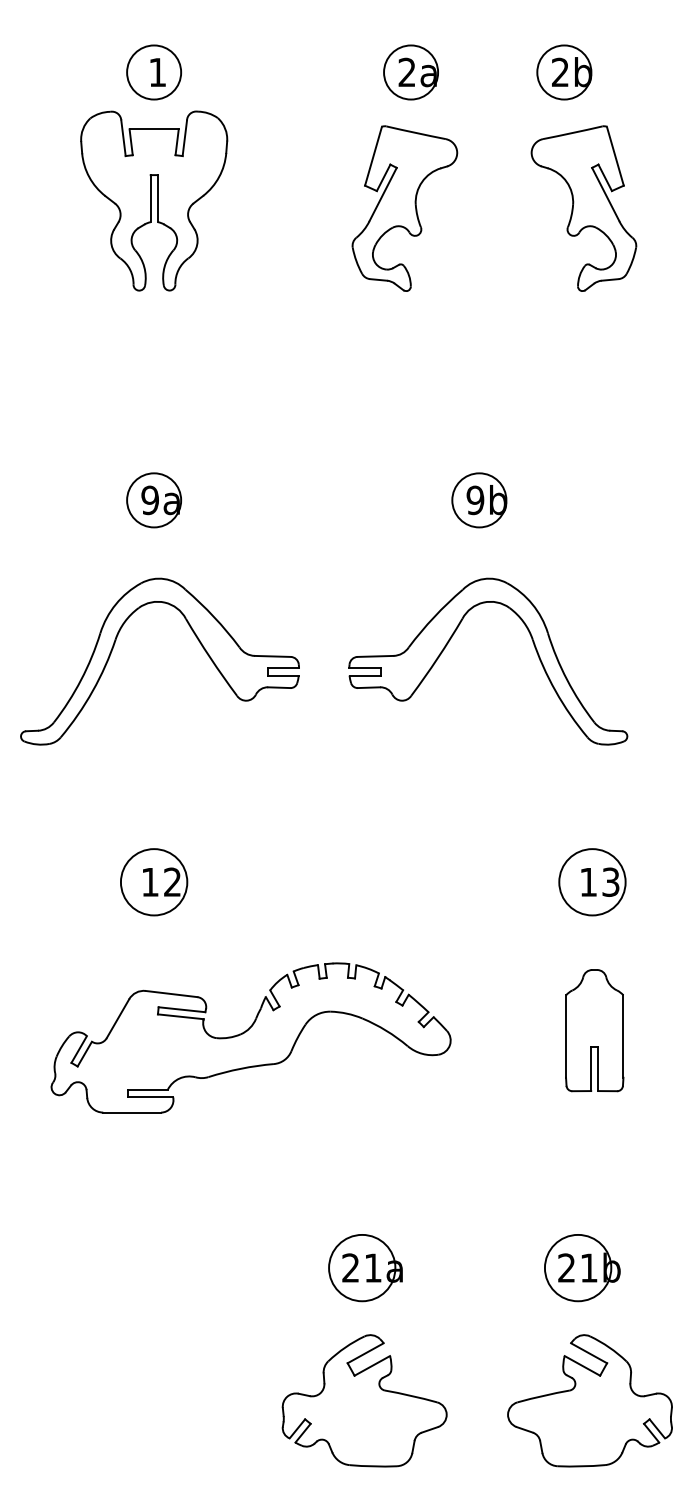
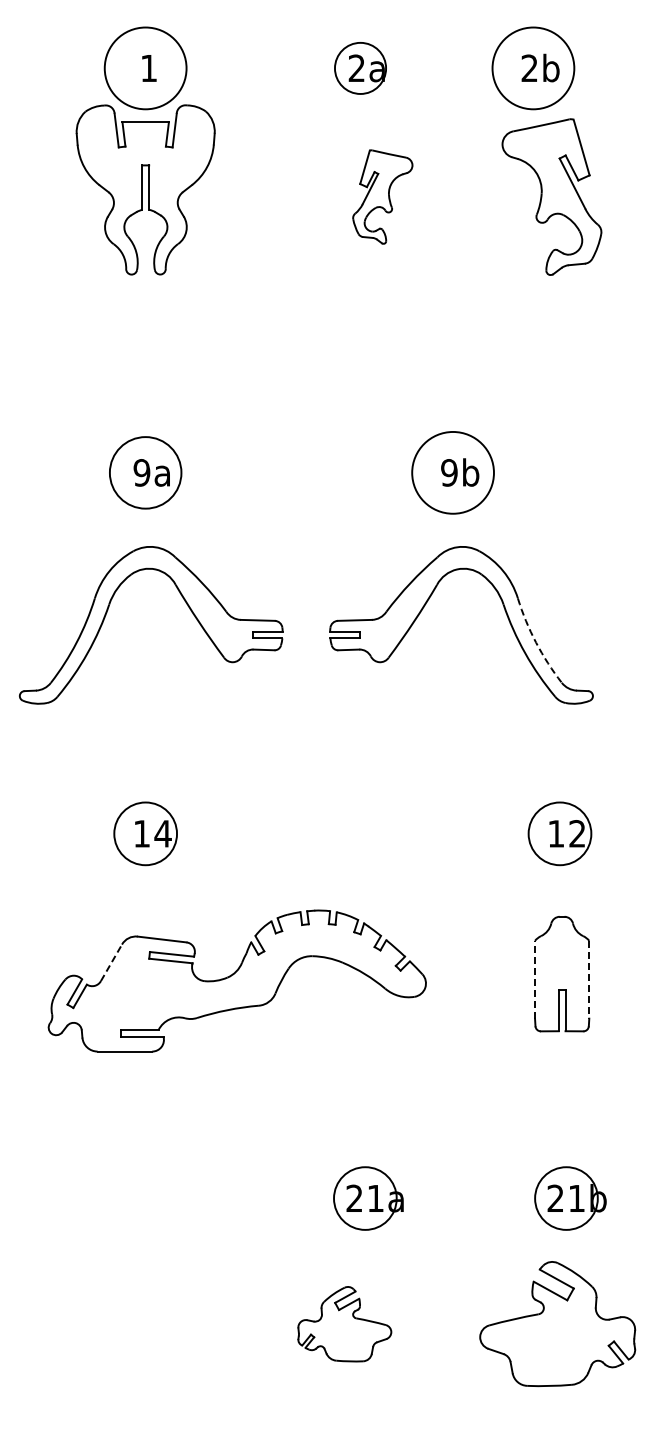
circle: (153, 71) -> (145, 67), size x1.6
circle: (563, 71) -> (532, 67), size x1.6
part: (411, 72) -> (360, 68), moved
part: (404, 208) -> (382, 196), size x0.6
circle: (153, 499) -> (145, 472), size x1.4
circle: (478, 499) -> (452, 472), size x1.6
arc: (567, 679) -> (536, 642), solid -> dashed
text: (171, 881) -> (162, 833), 12 -> 14
text: (610, 881) -> (577, 833), 13 -> 12
line: (117, 1018) -> (111, 962), solid -> dashed
line: (566, 1036) -> (535, 979), solid -> dashed
line: (623, 1036) -> (589, 979), solid -> dashed
part: (365, 1268) -> (368, 1198), moved
part: (582, 1268) -> (570, 1198), moved
part: (364, 1401) -> (344, 1324), size x0.6

